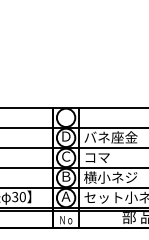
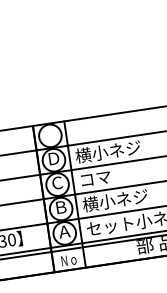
text: (110, 137) -> (107, 151), バネ座金 -> 横小ネジ

